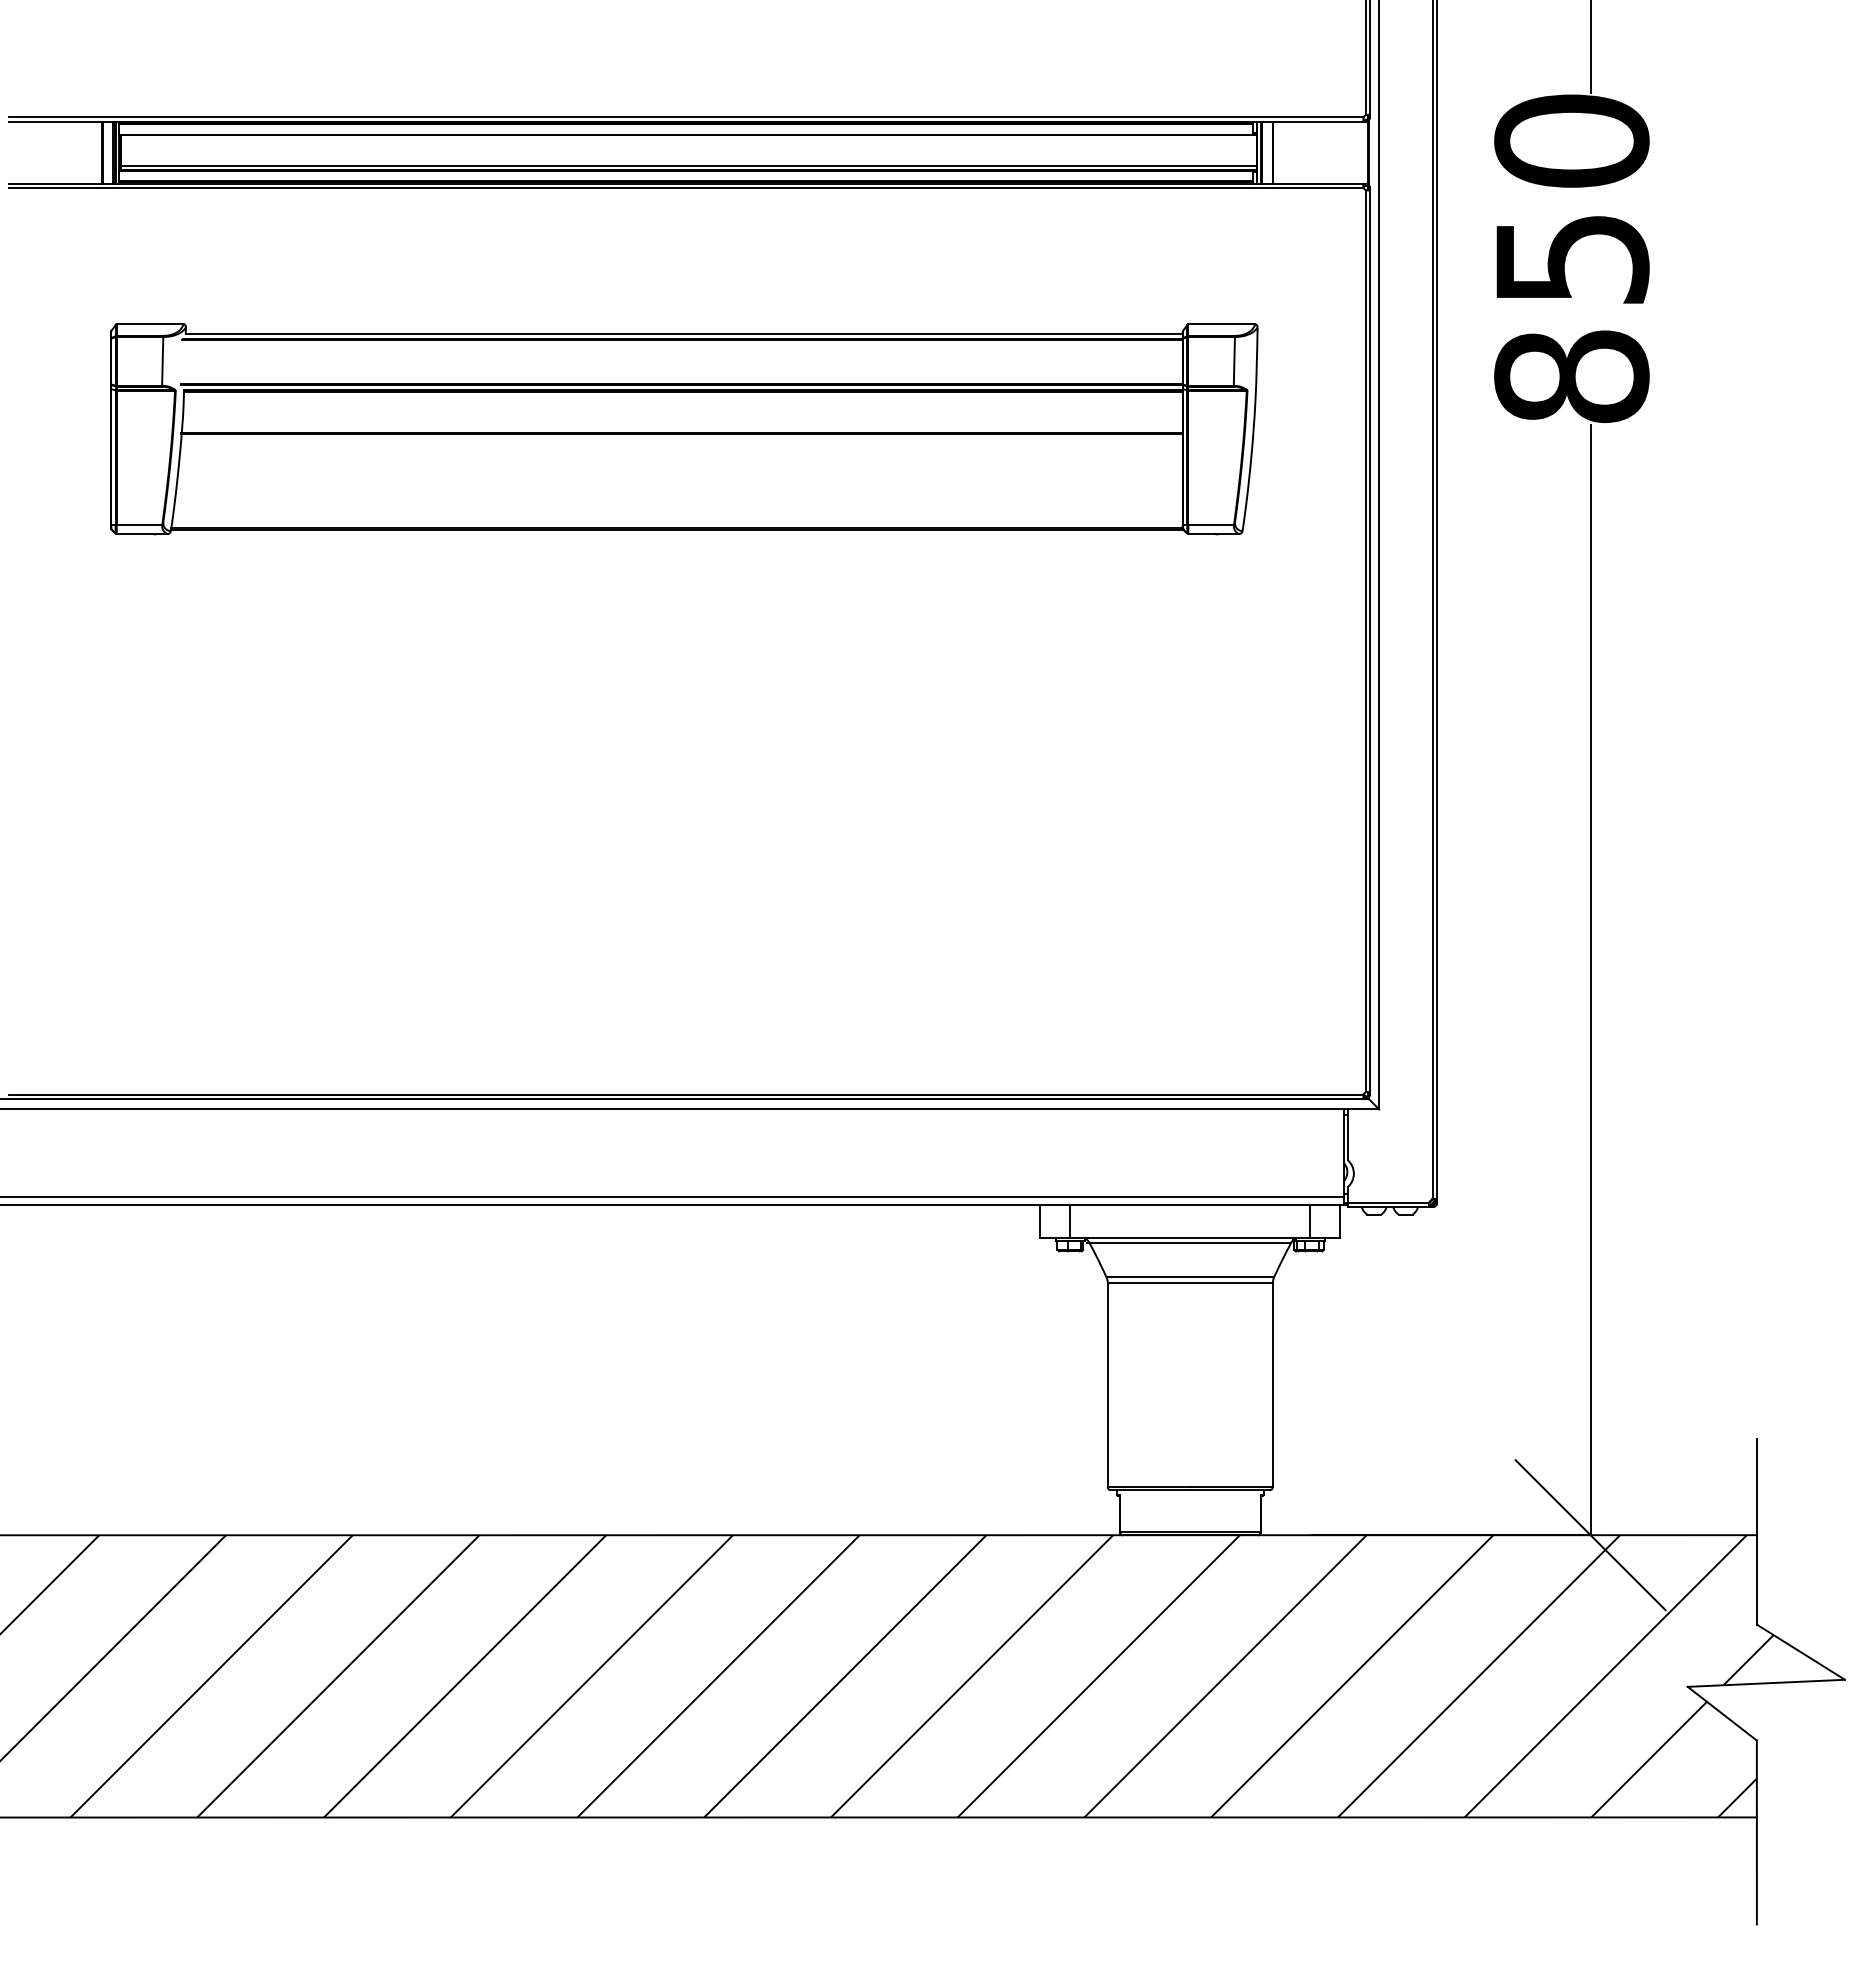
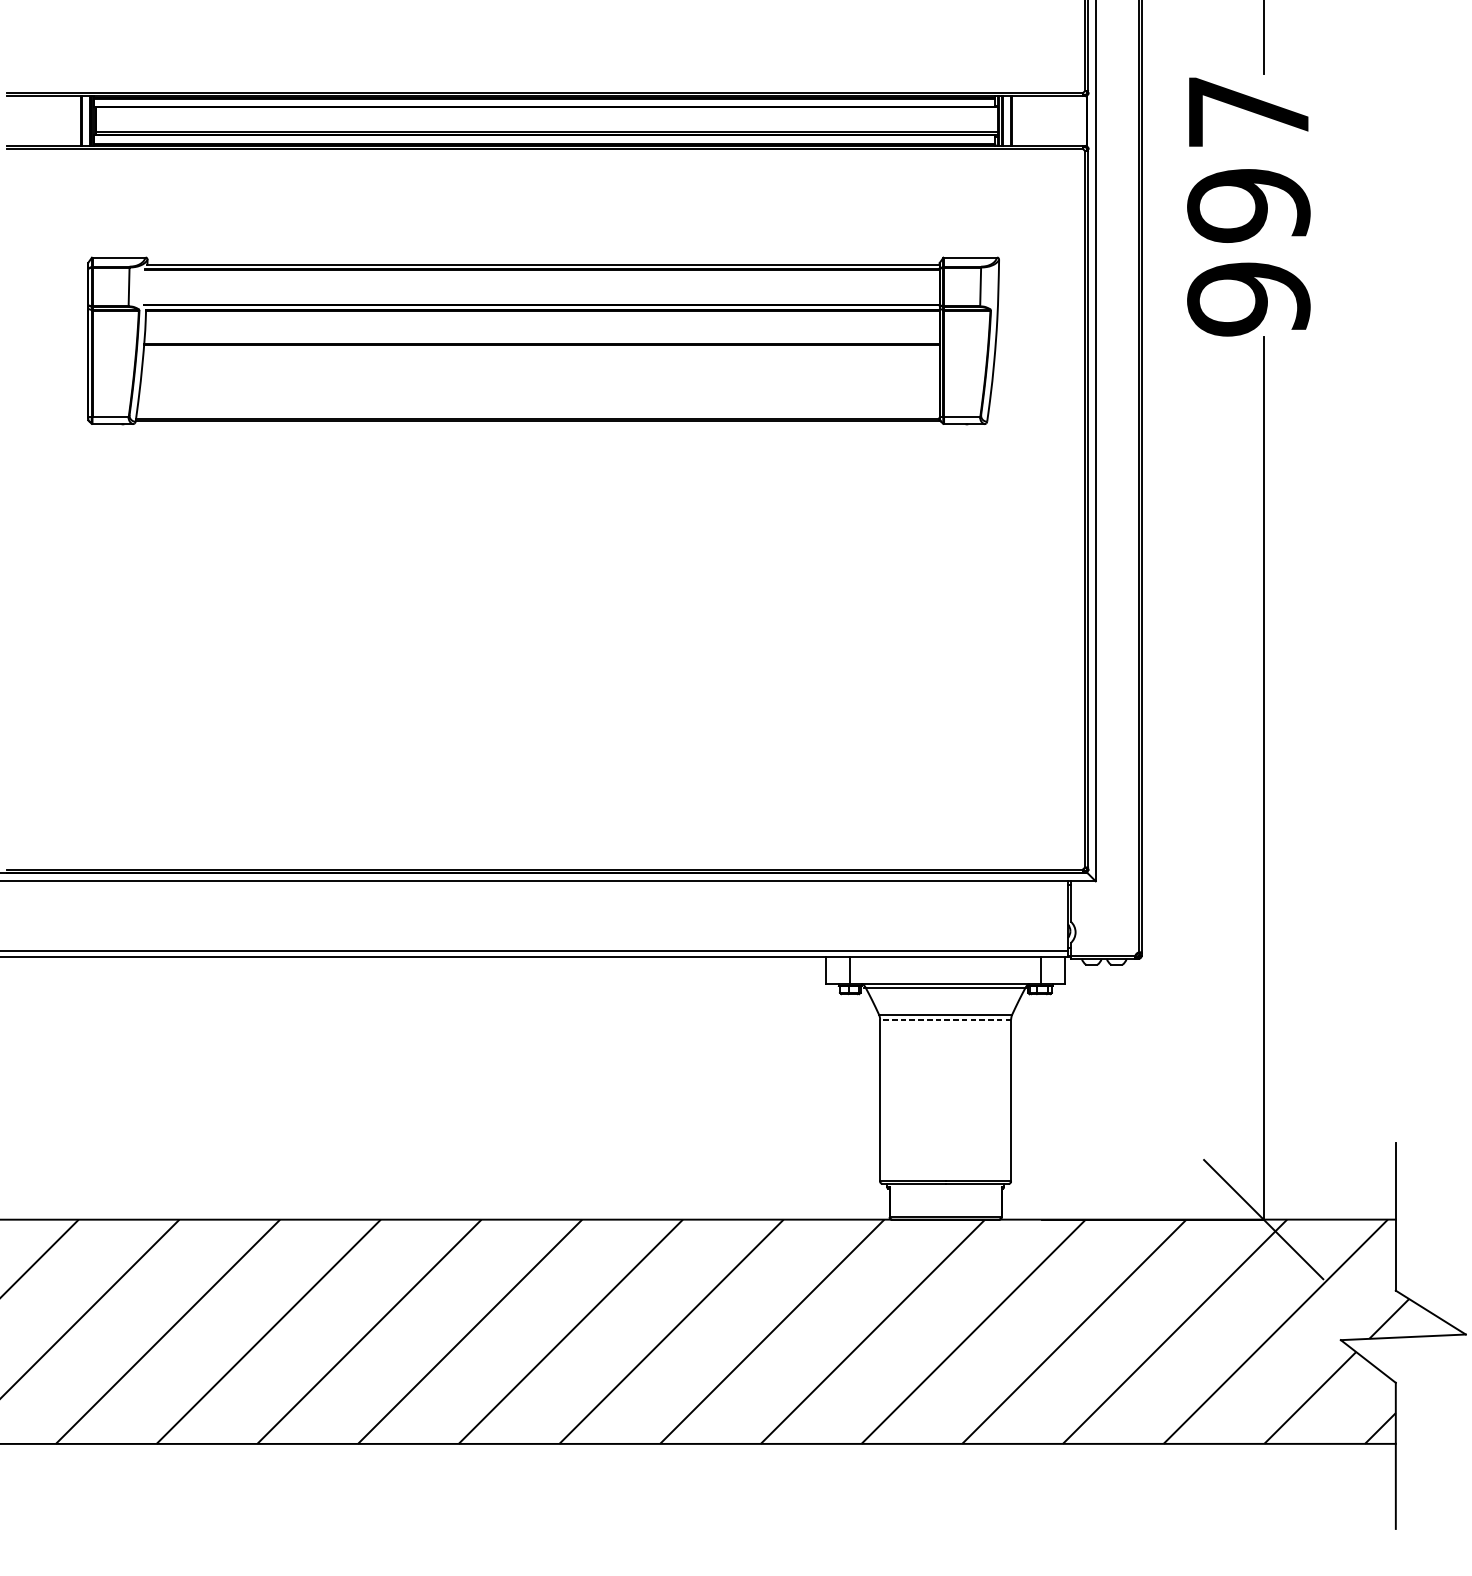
text: (1571, 258) -> (1248, 205), 850 -> 997
line: (1189, 1283) -> (944, 1019), solid -> dashed

